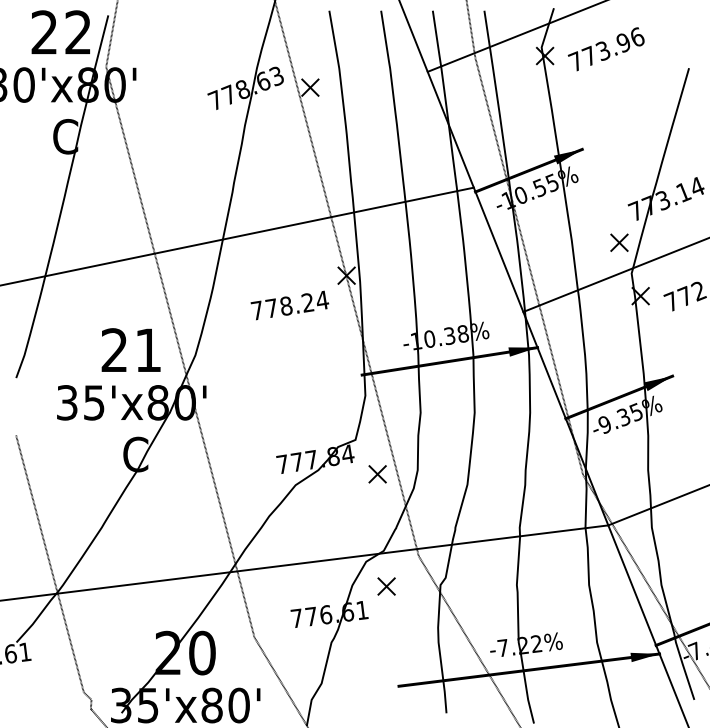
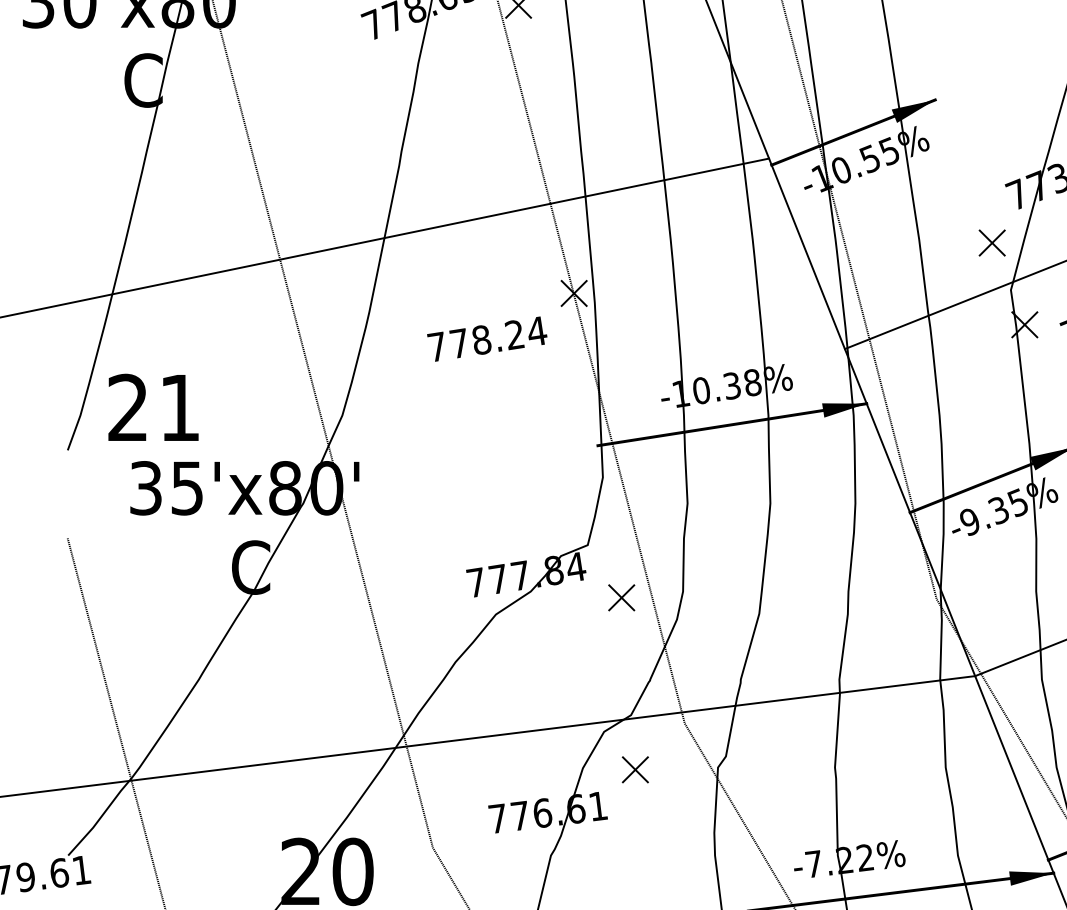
text: (130, 349) -> (152, 406), moved

